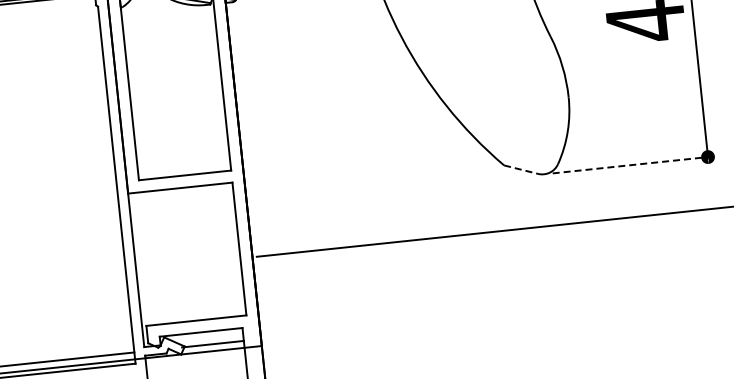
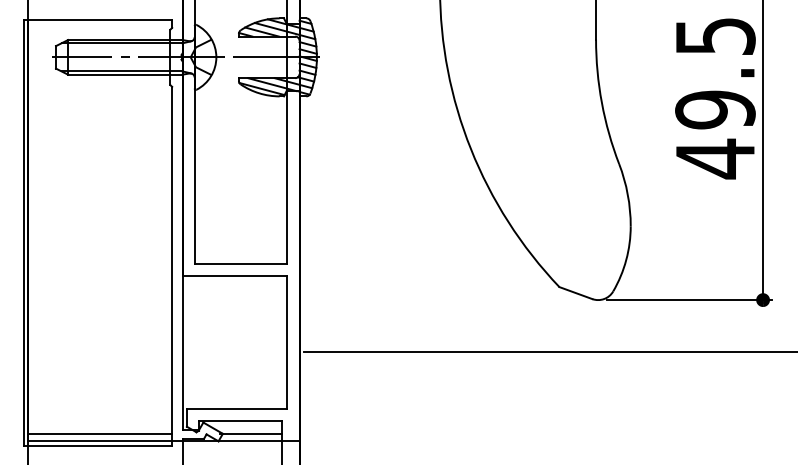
line: (634, 165) -> (689, 300), dashed -> solid
line: (521, 170) -> (576, 293), dashed -> solid

